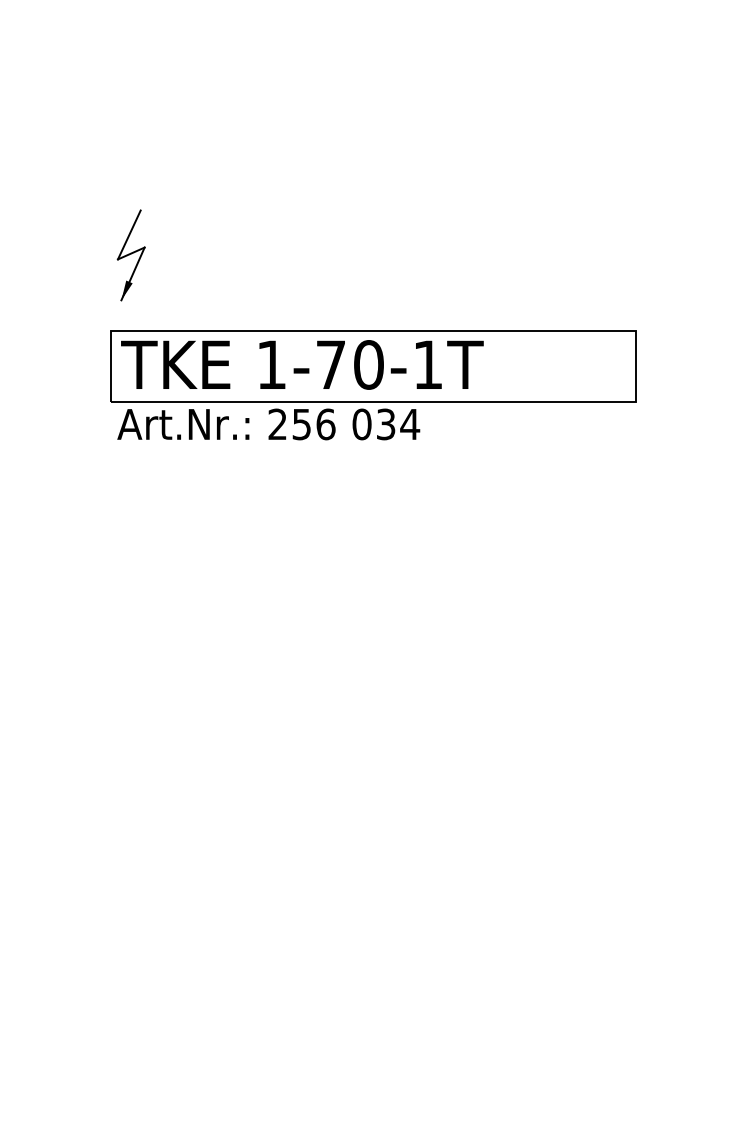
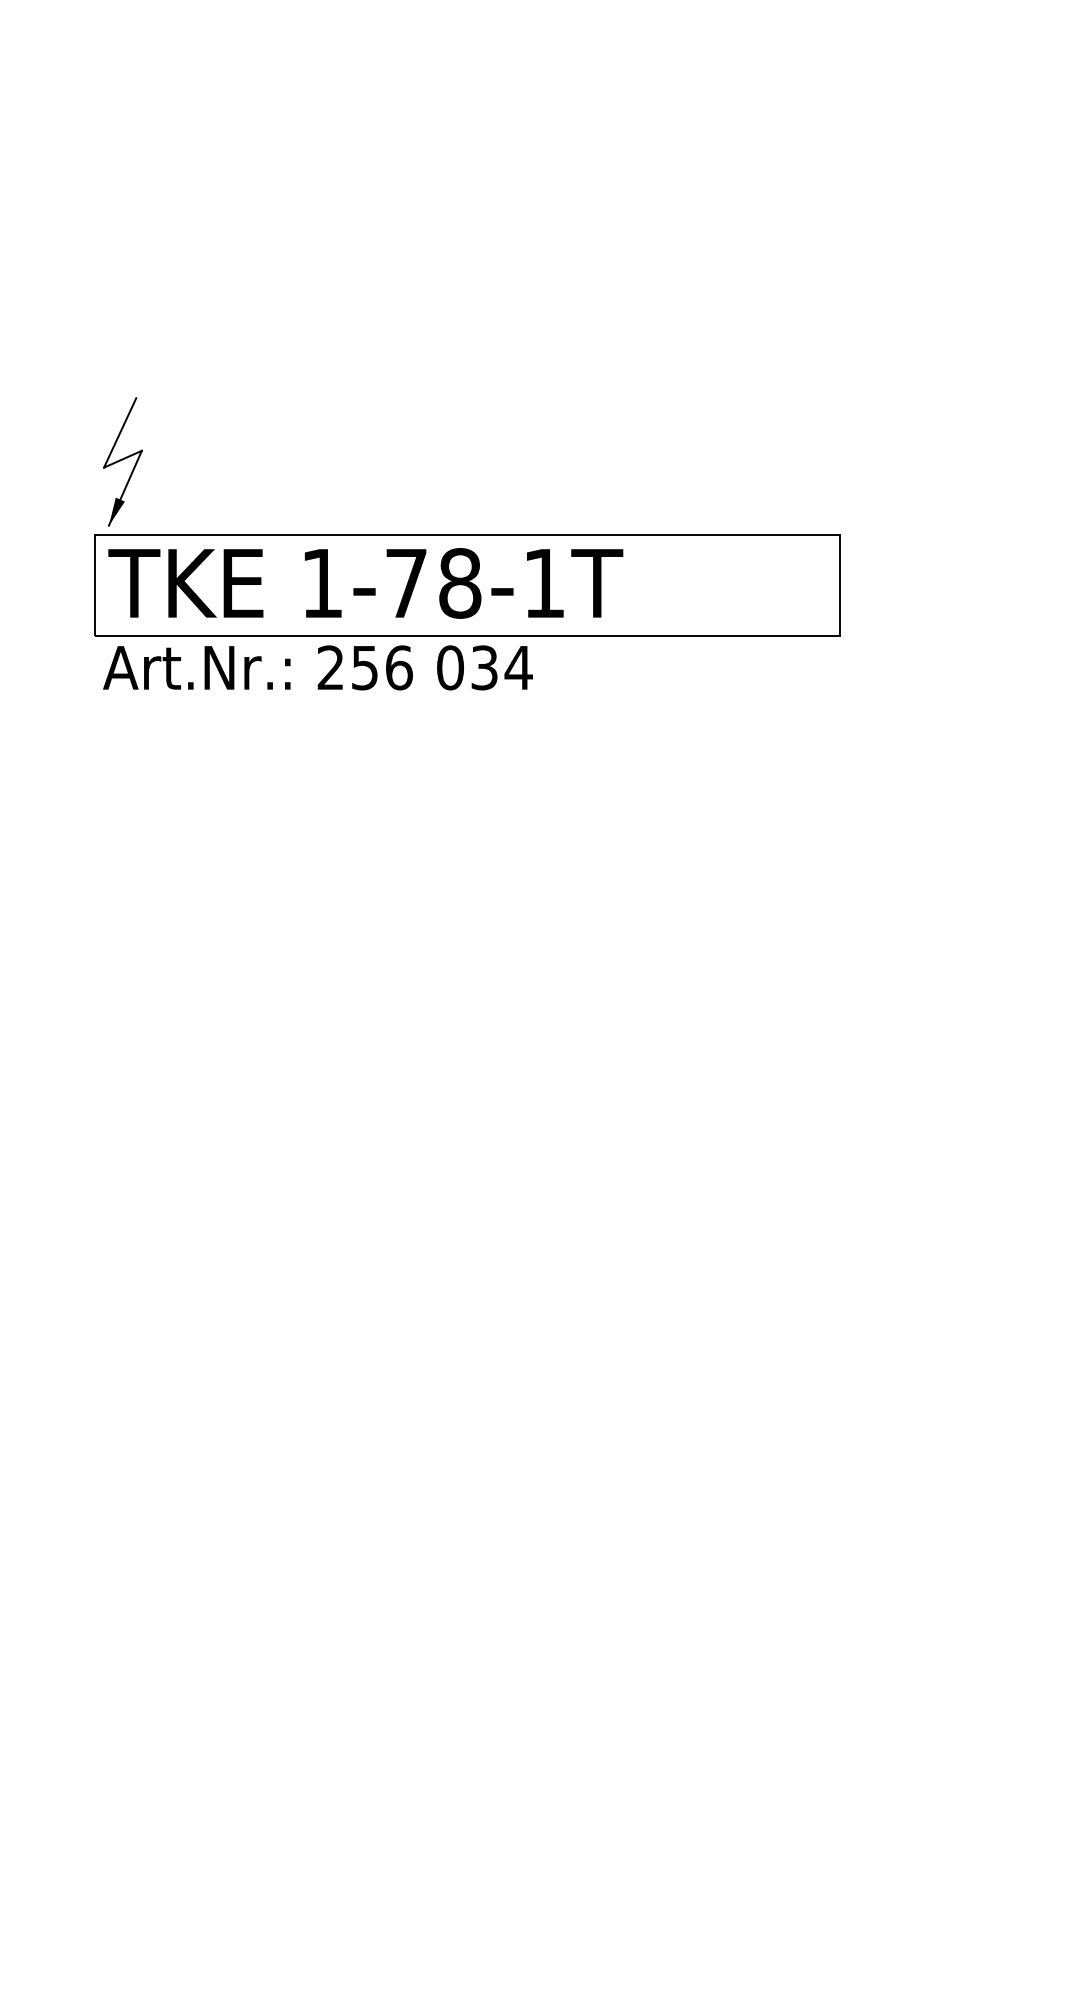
part: (130, 255) -> (122, 461), moved
text: (369, 365) -> (460, 583), 1-70-1T -> 1-78-1T

